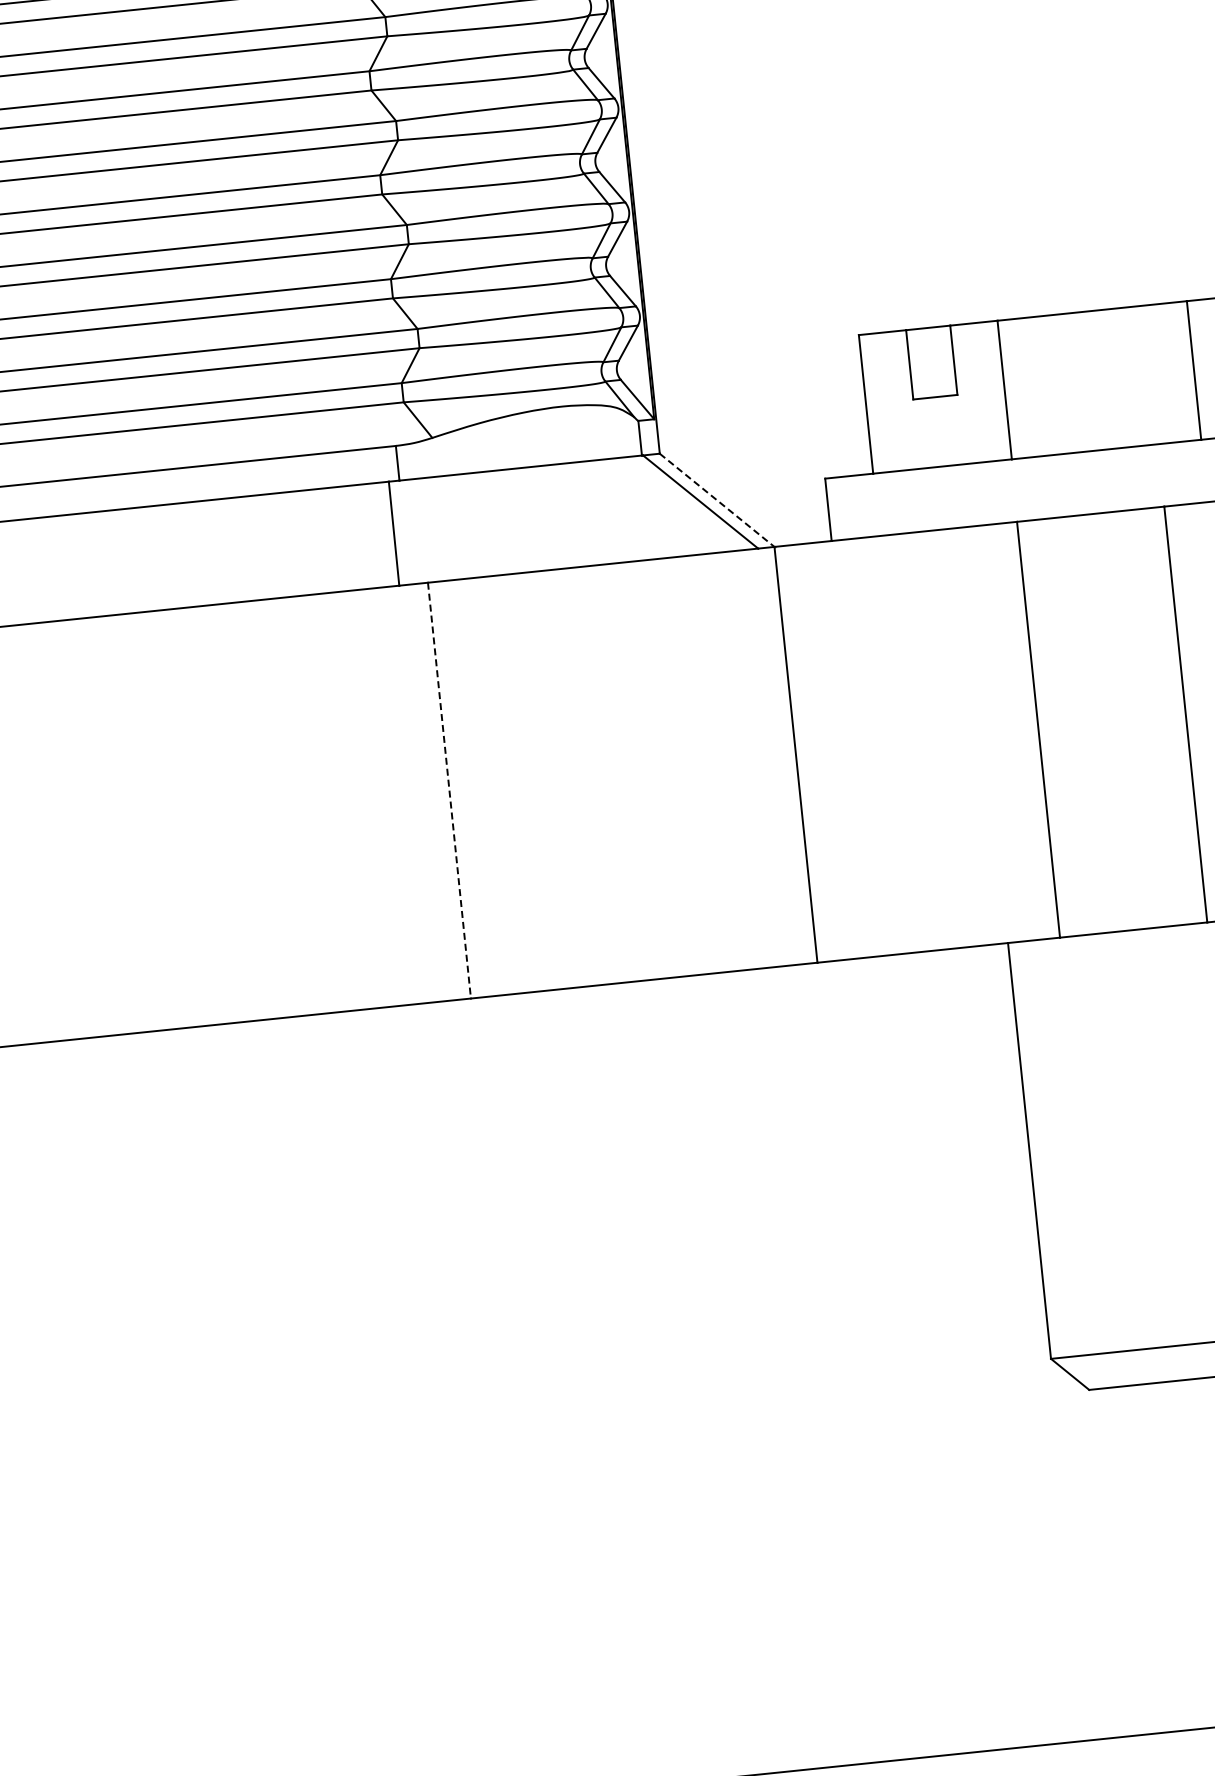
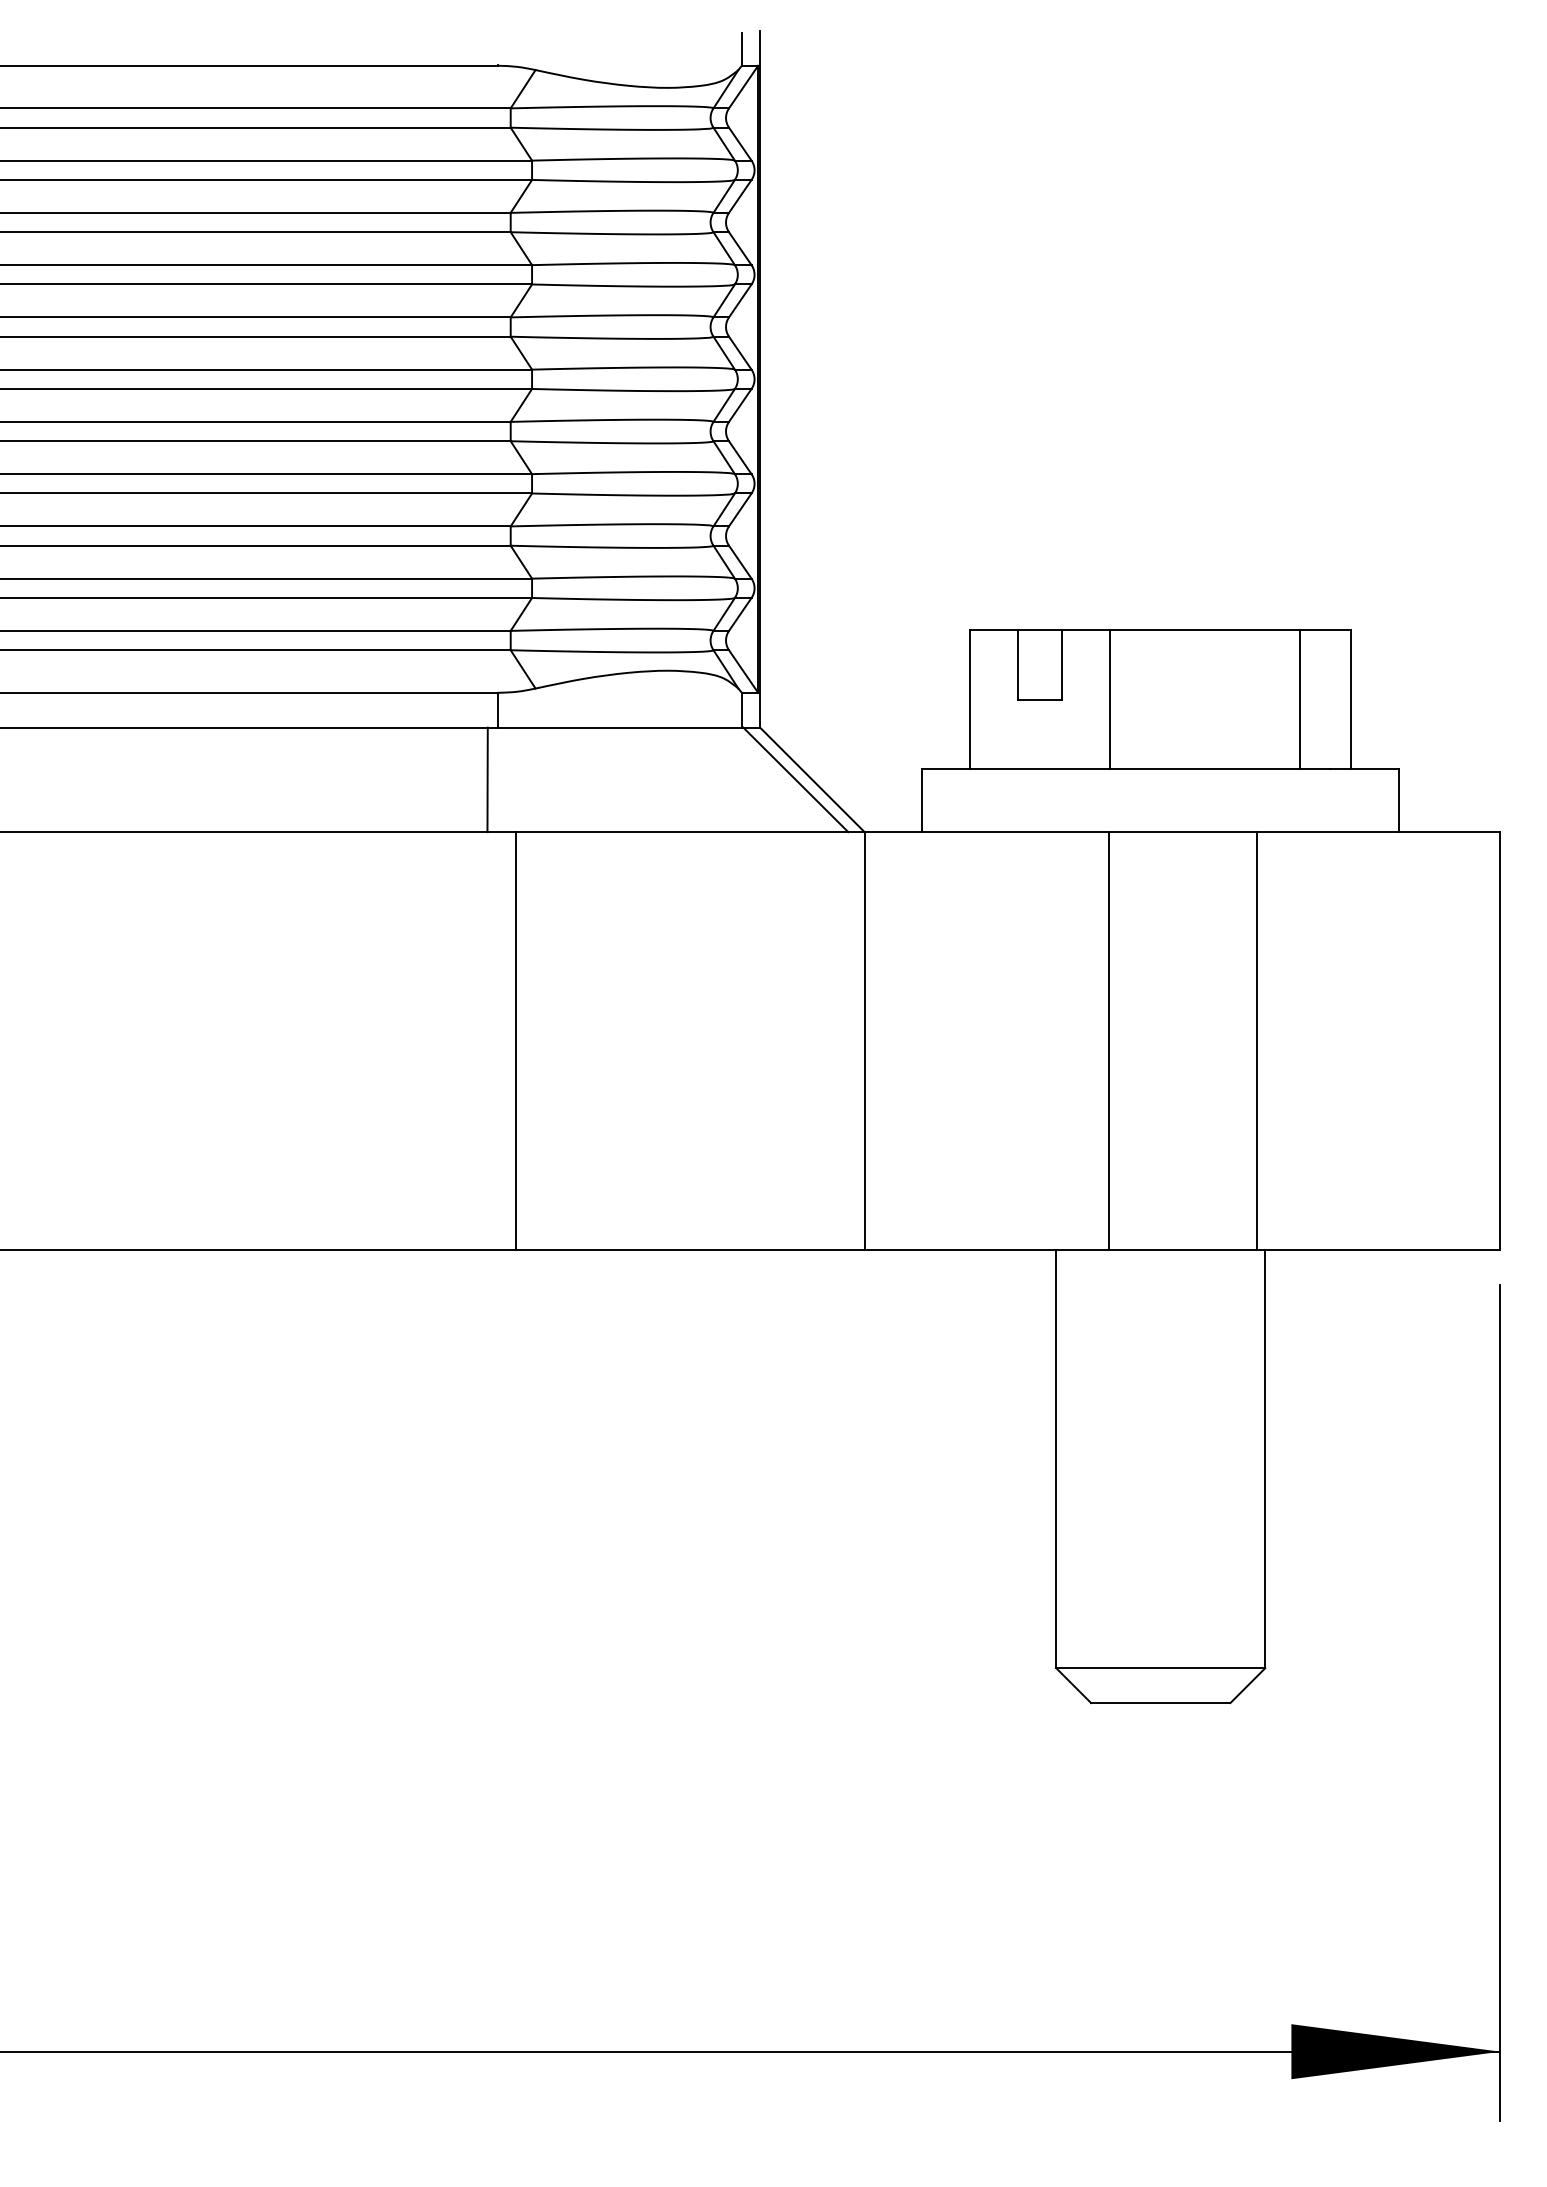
line: (717, 499) -> (812, 779), dashed -> solid
line: (449, 790) -> (516, 1041), dashed -> solid

